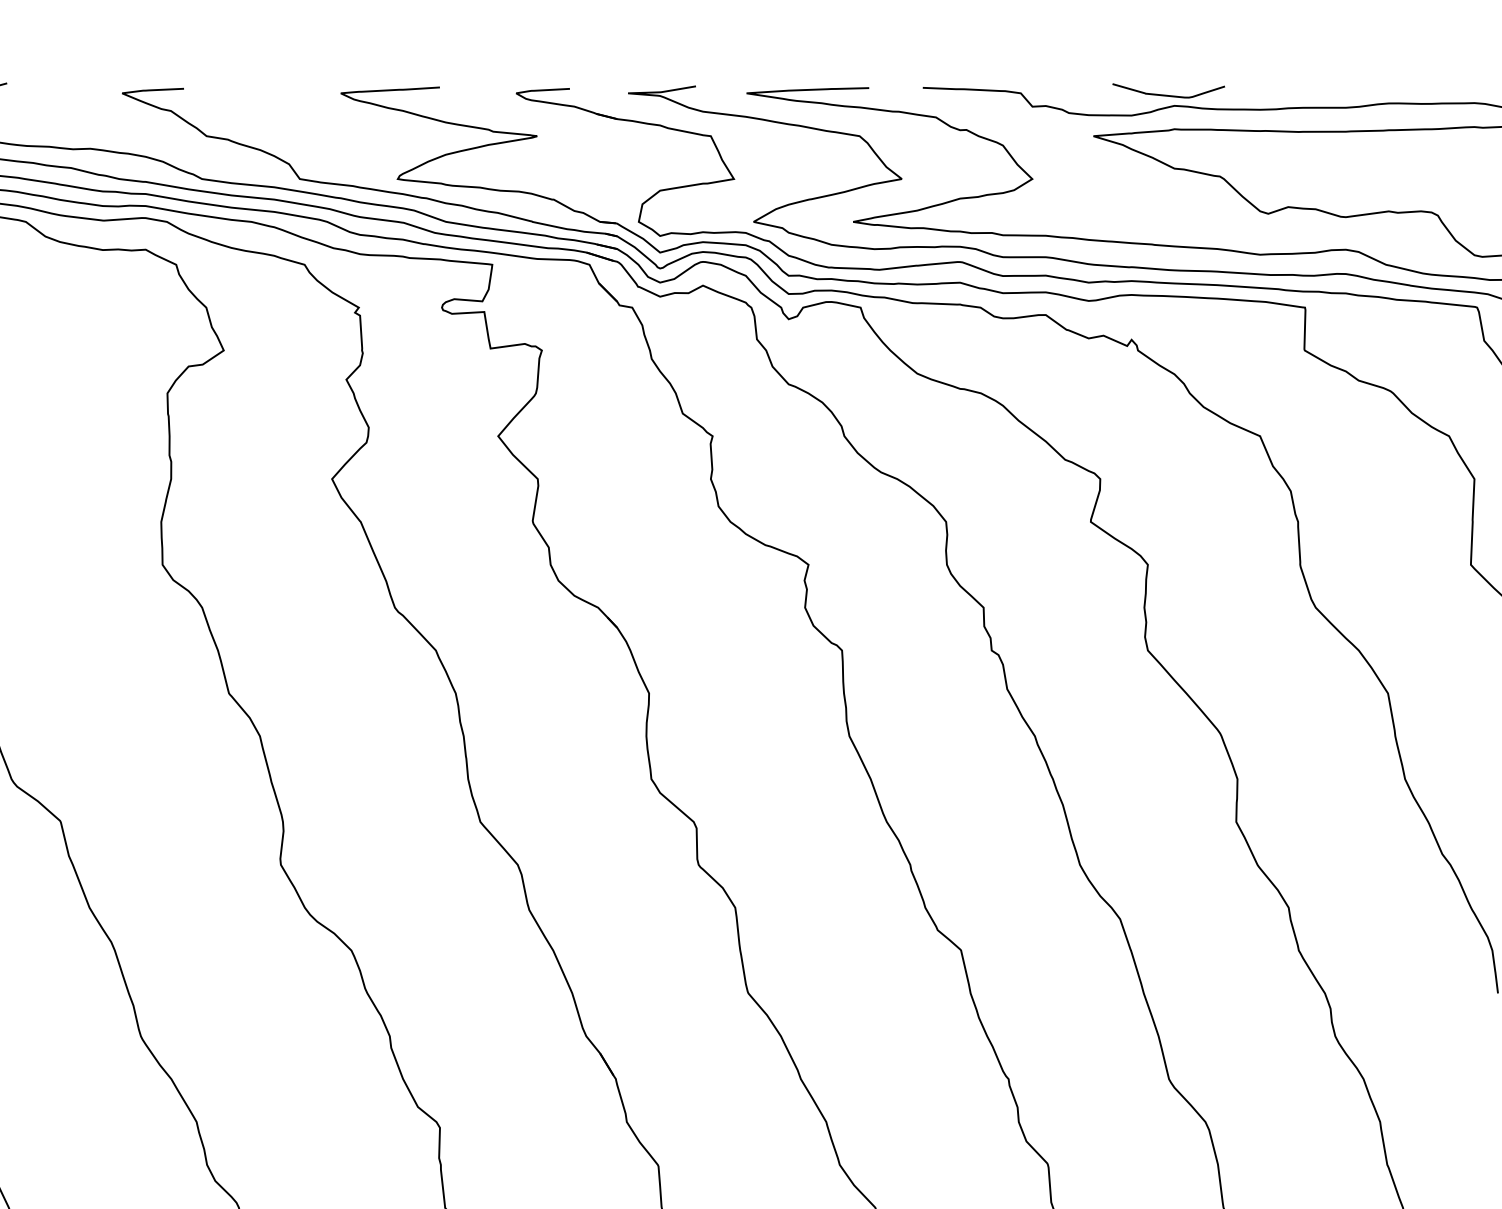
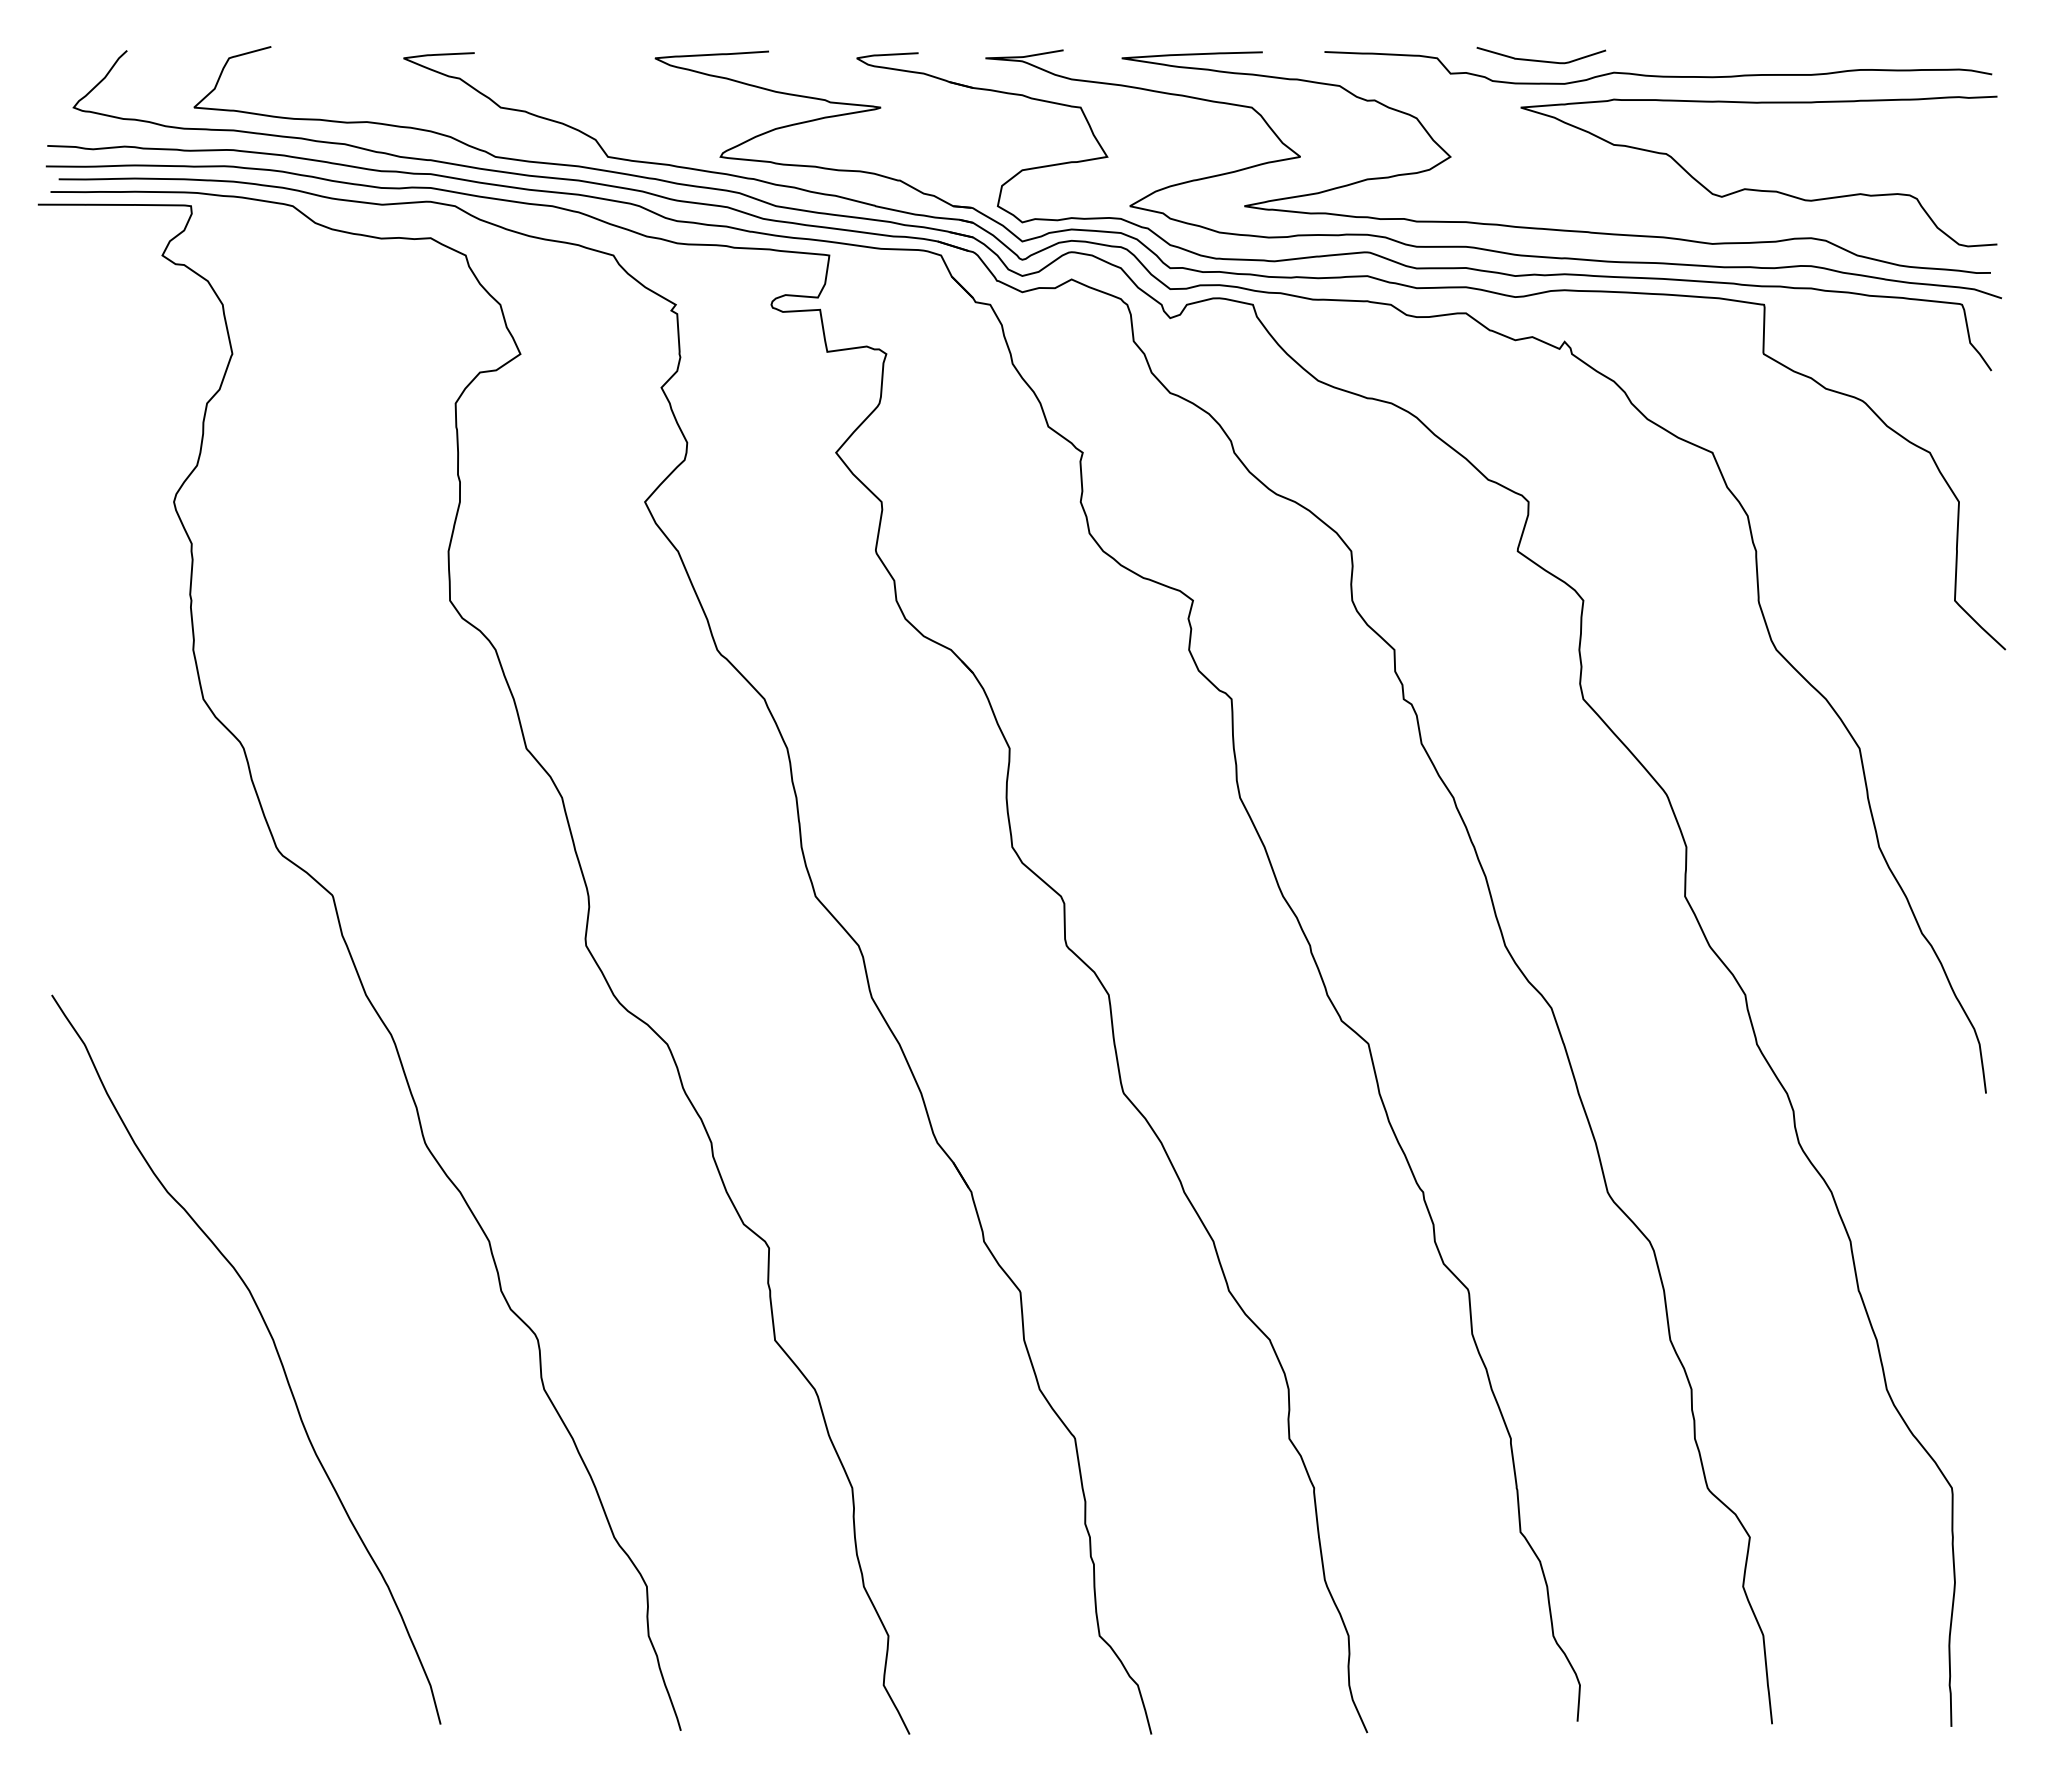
curve: (1168, 95) -> (1541, 60), moved

